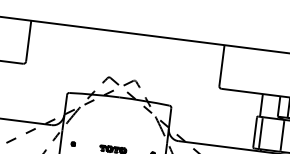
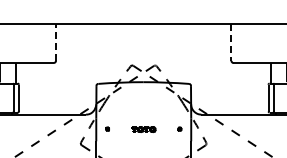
line: (29, 41) -> (56, 42), solid -> dashed
line: (222, 65) -> (231, 42), solid -> dashed

